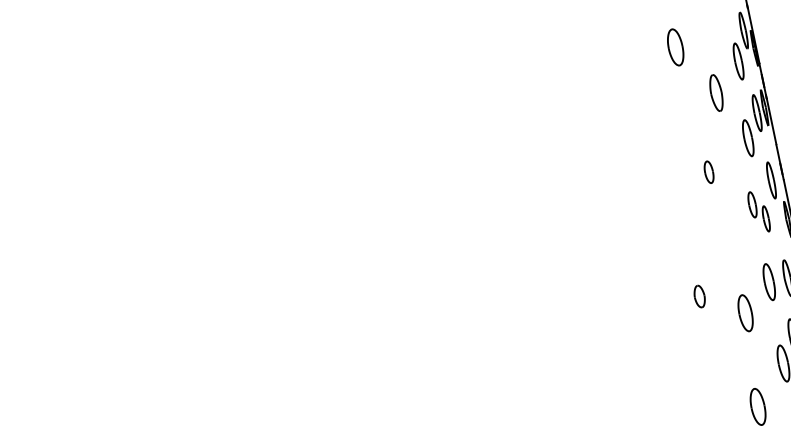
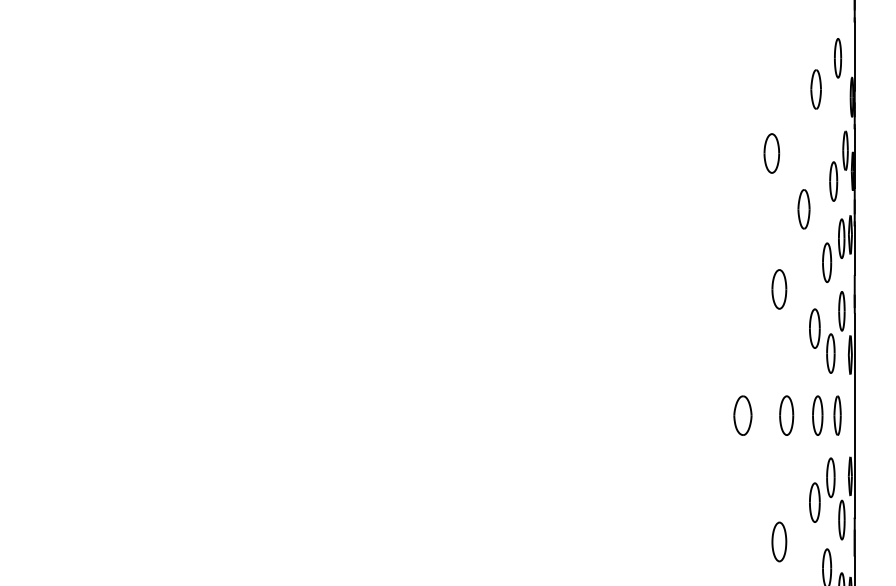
part: (709, 172) -> (779, 289), size x1.67
part: (759, 211) -> (822, 340), size x1.43
part: (699, 296) -> (742, 415), size x1.67
part: (745, 313) -> (786, 415), moved

